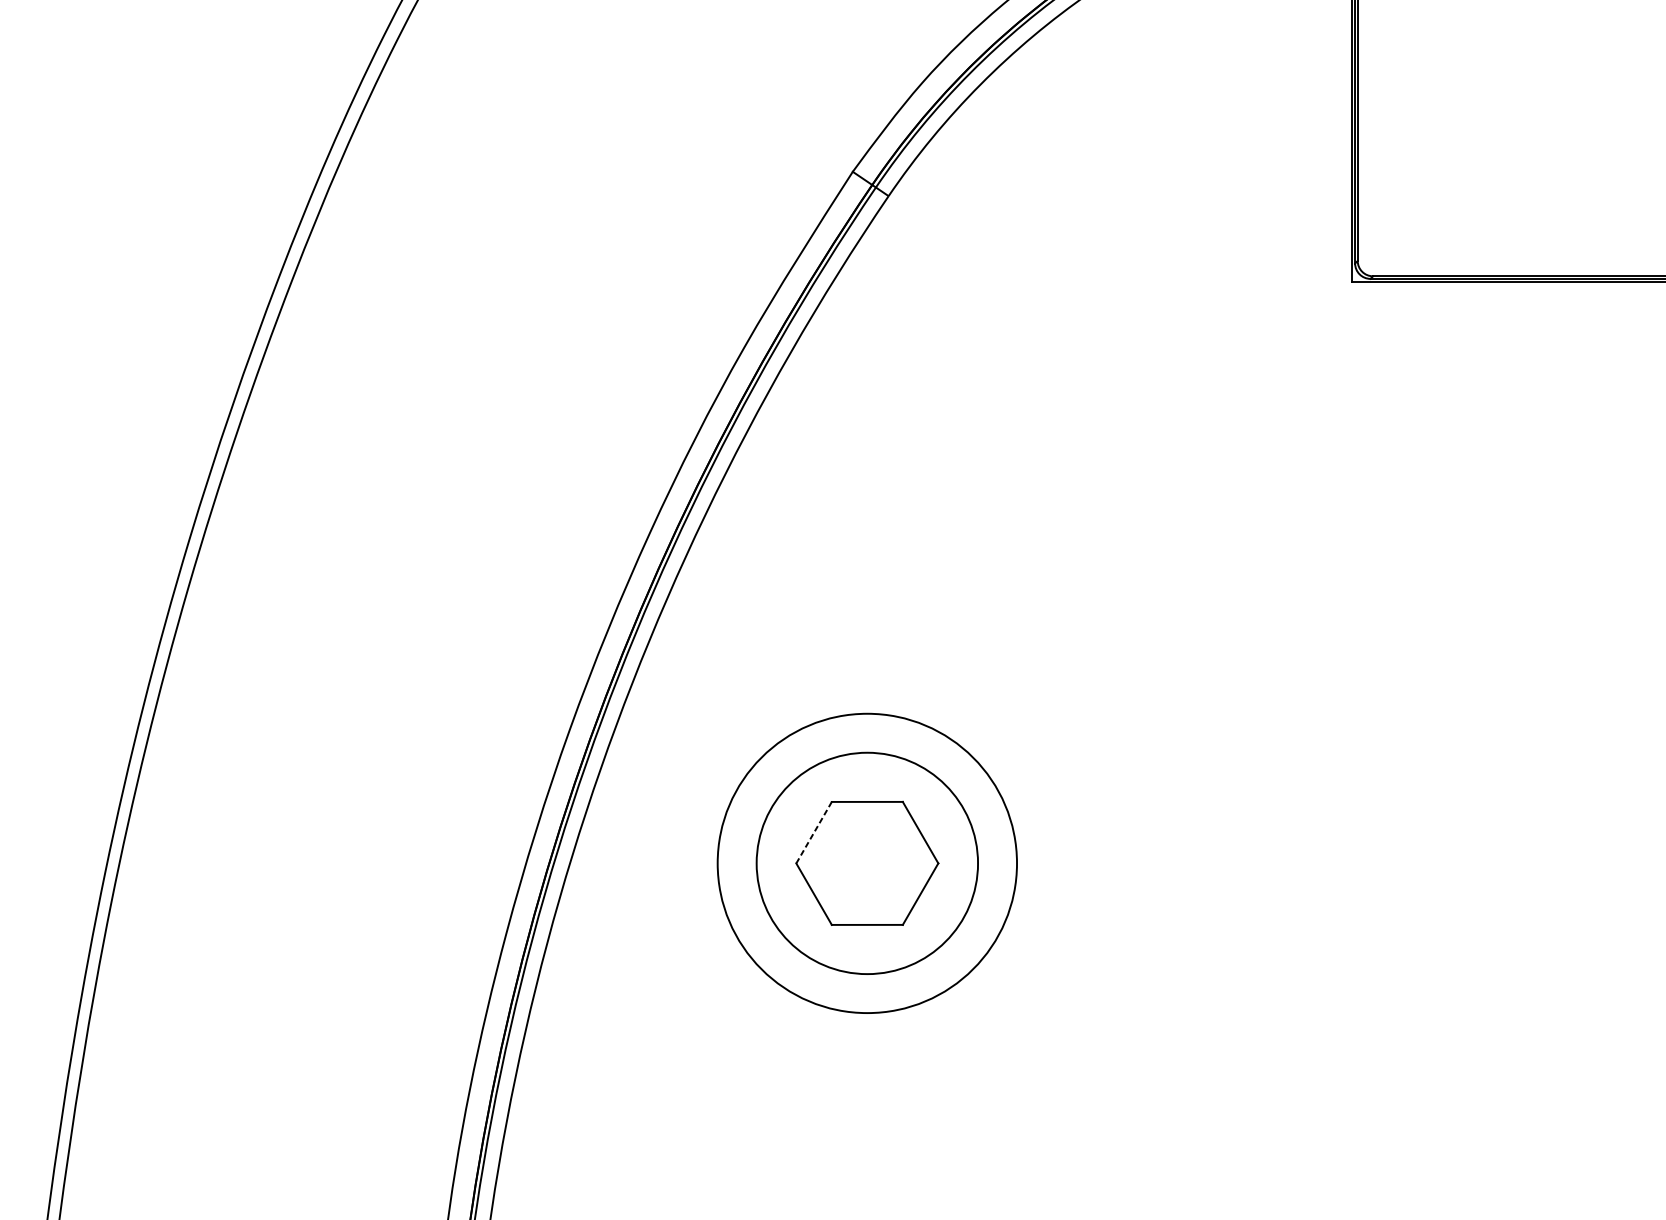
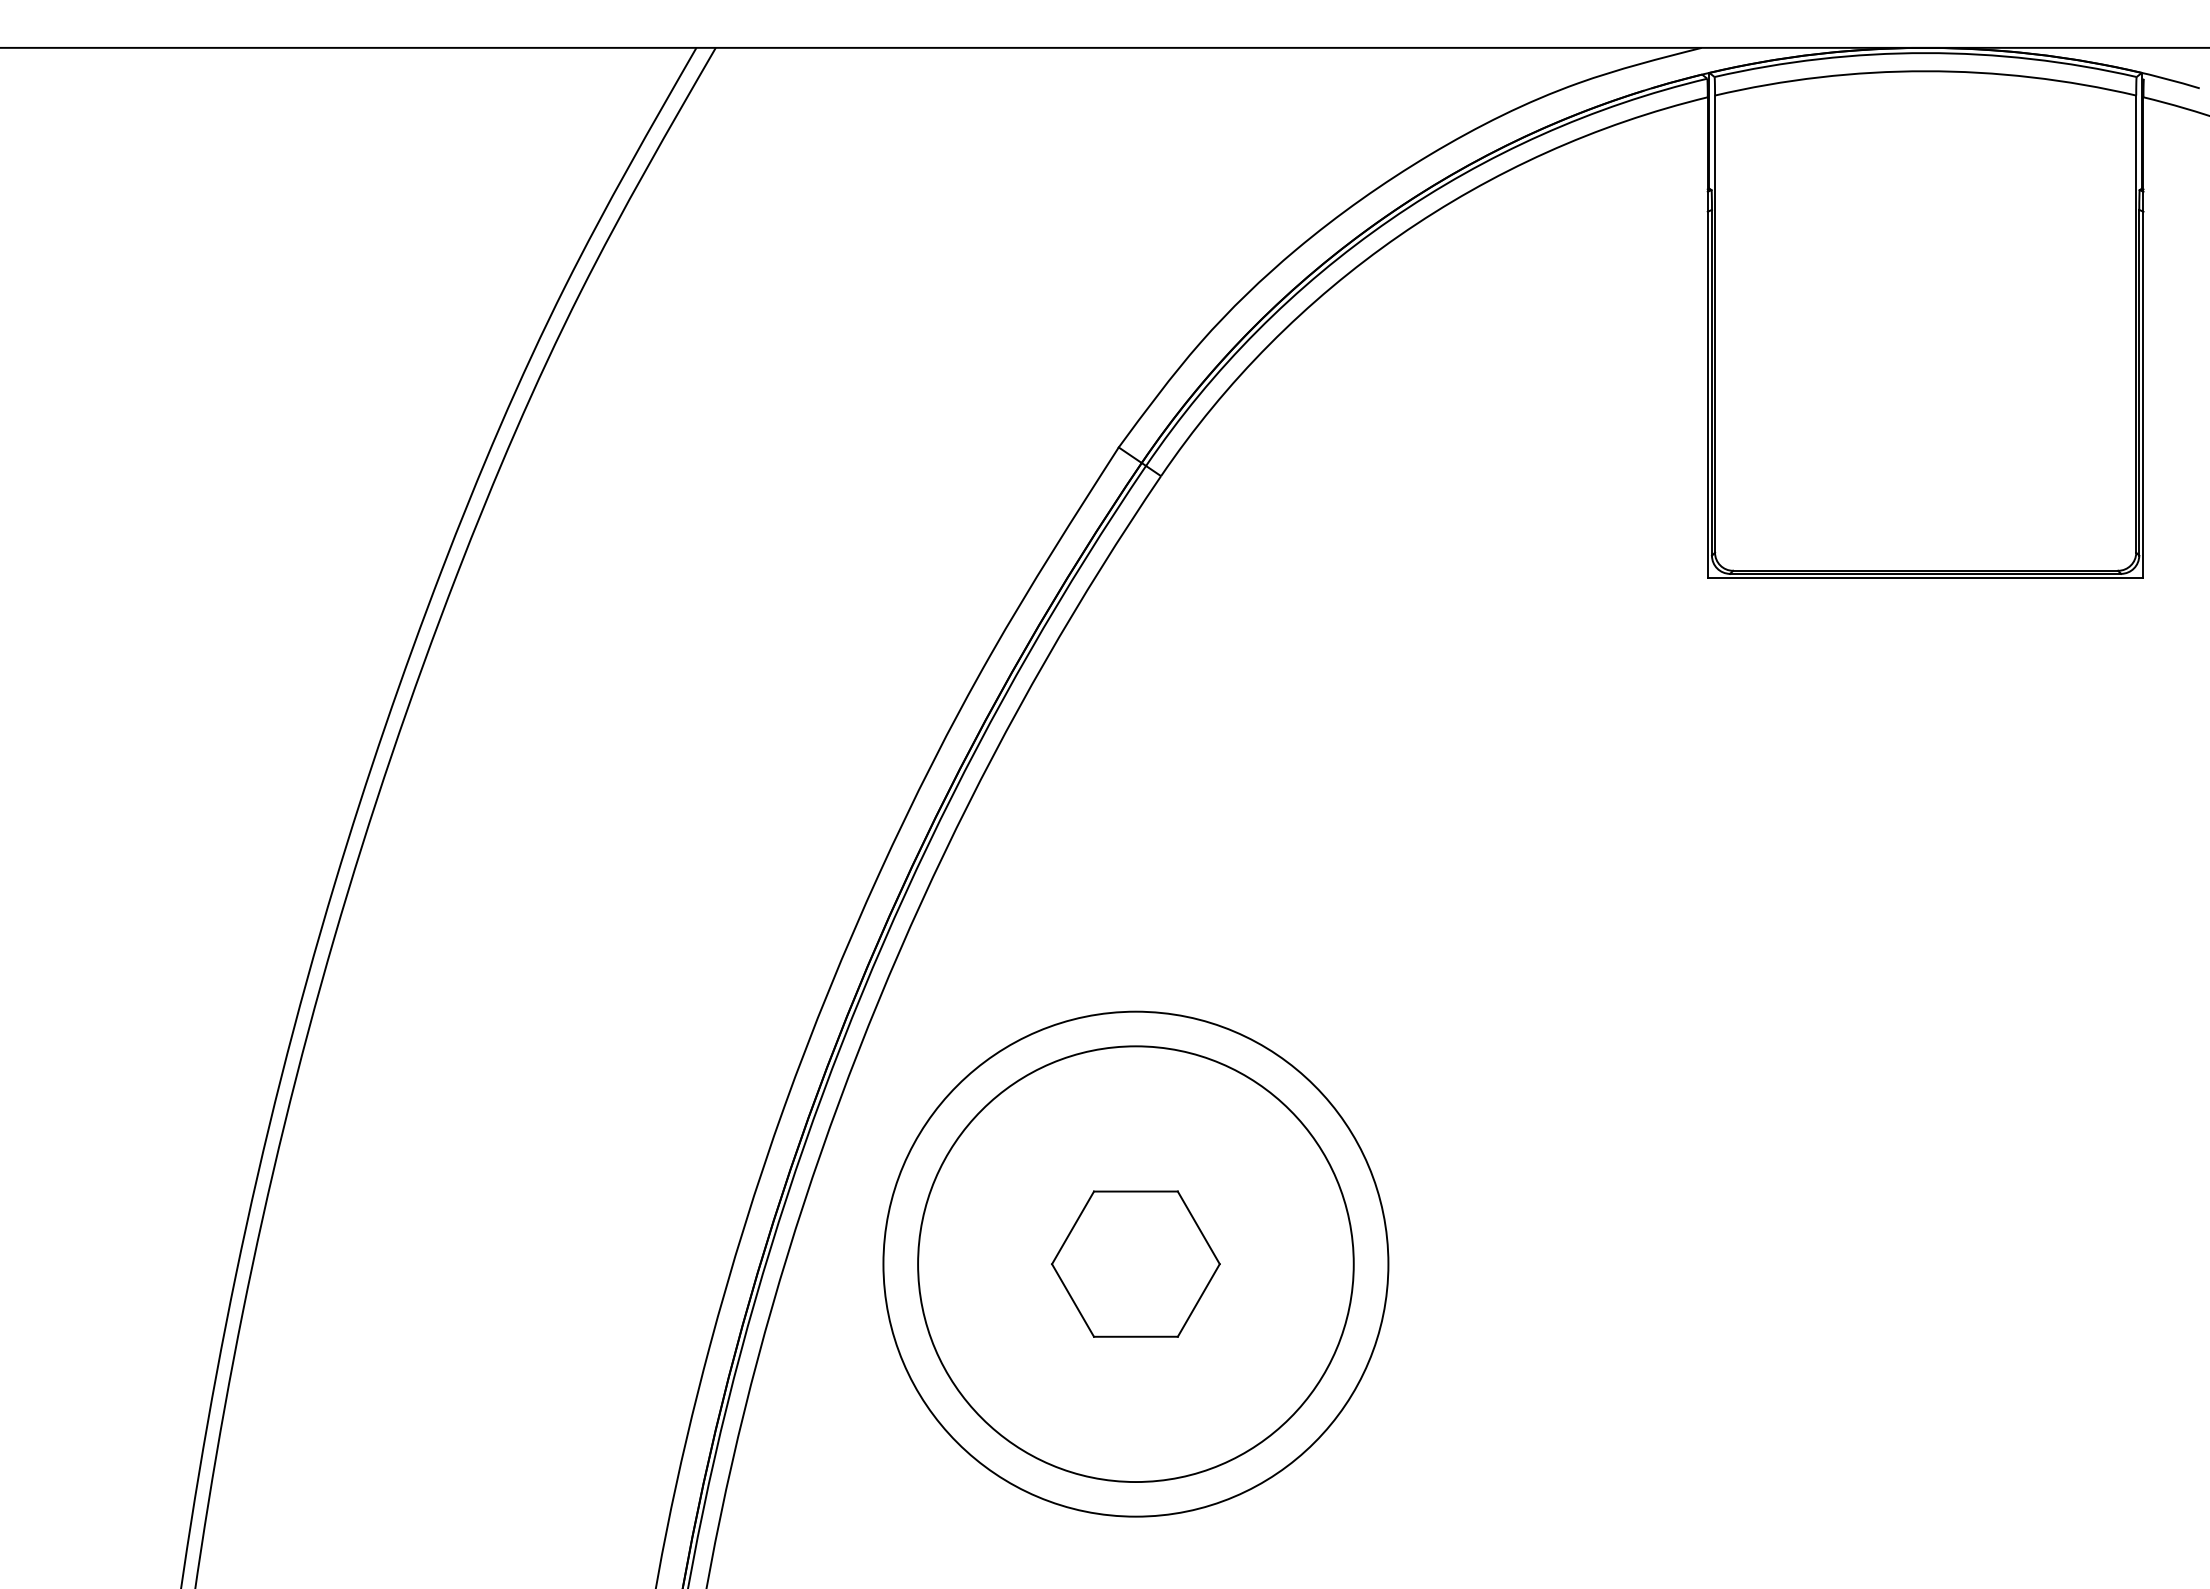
line: (814, 832) -> (1073, 1227), dashed -> solid
circle: (866, 862) -> (1135, 1263), size x1.43
circle: (866, 863) -> (1135, 1264), size x1.67

